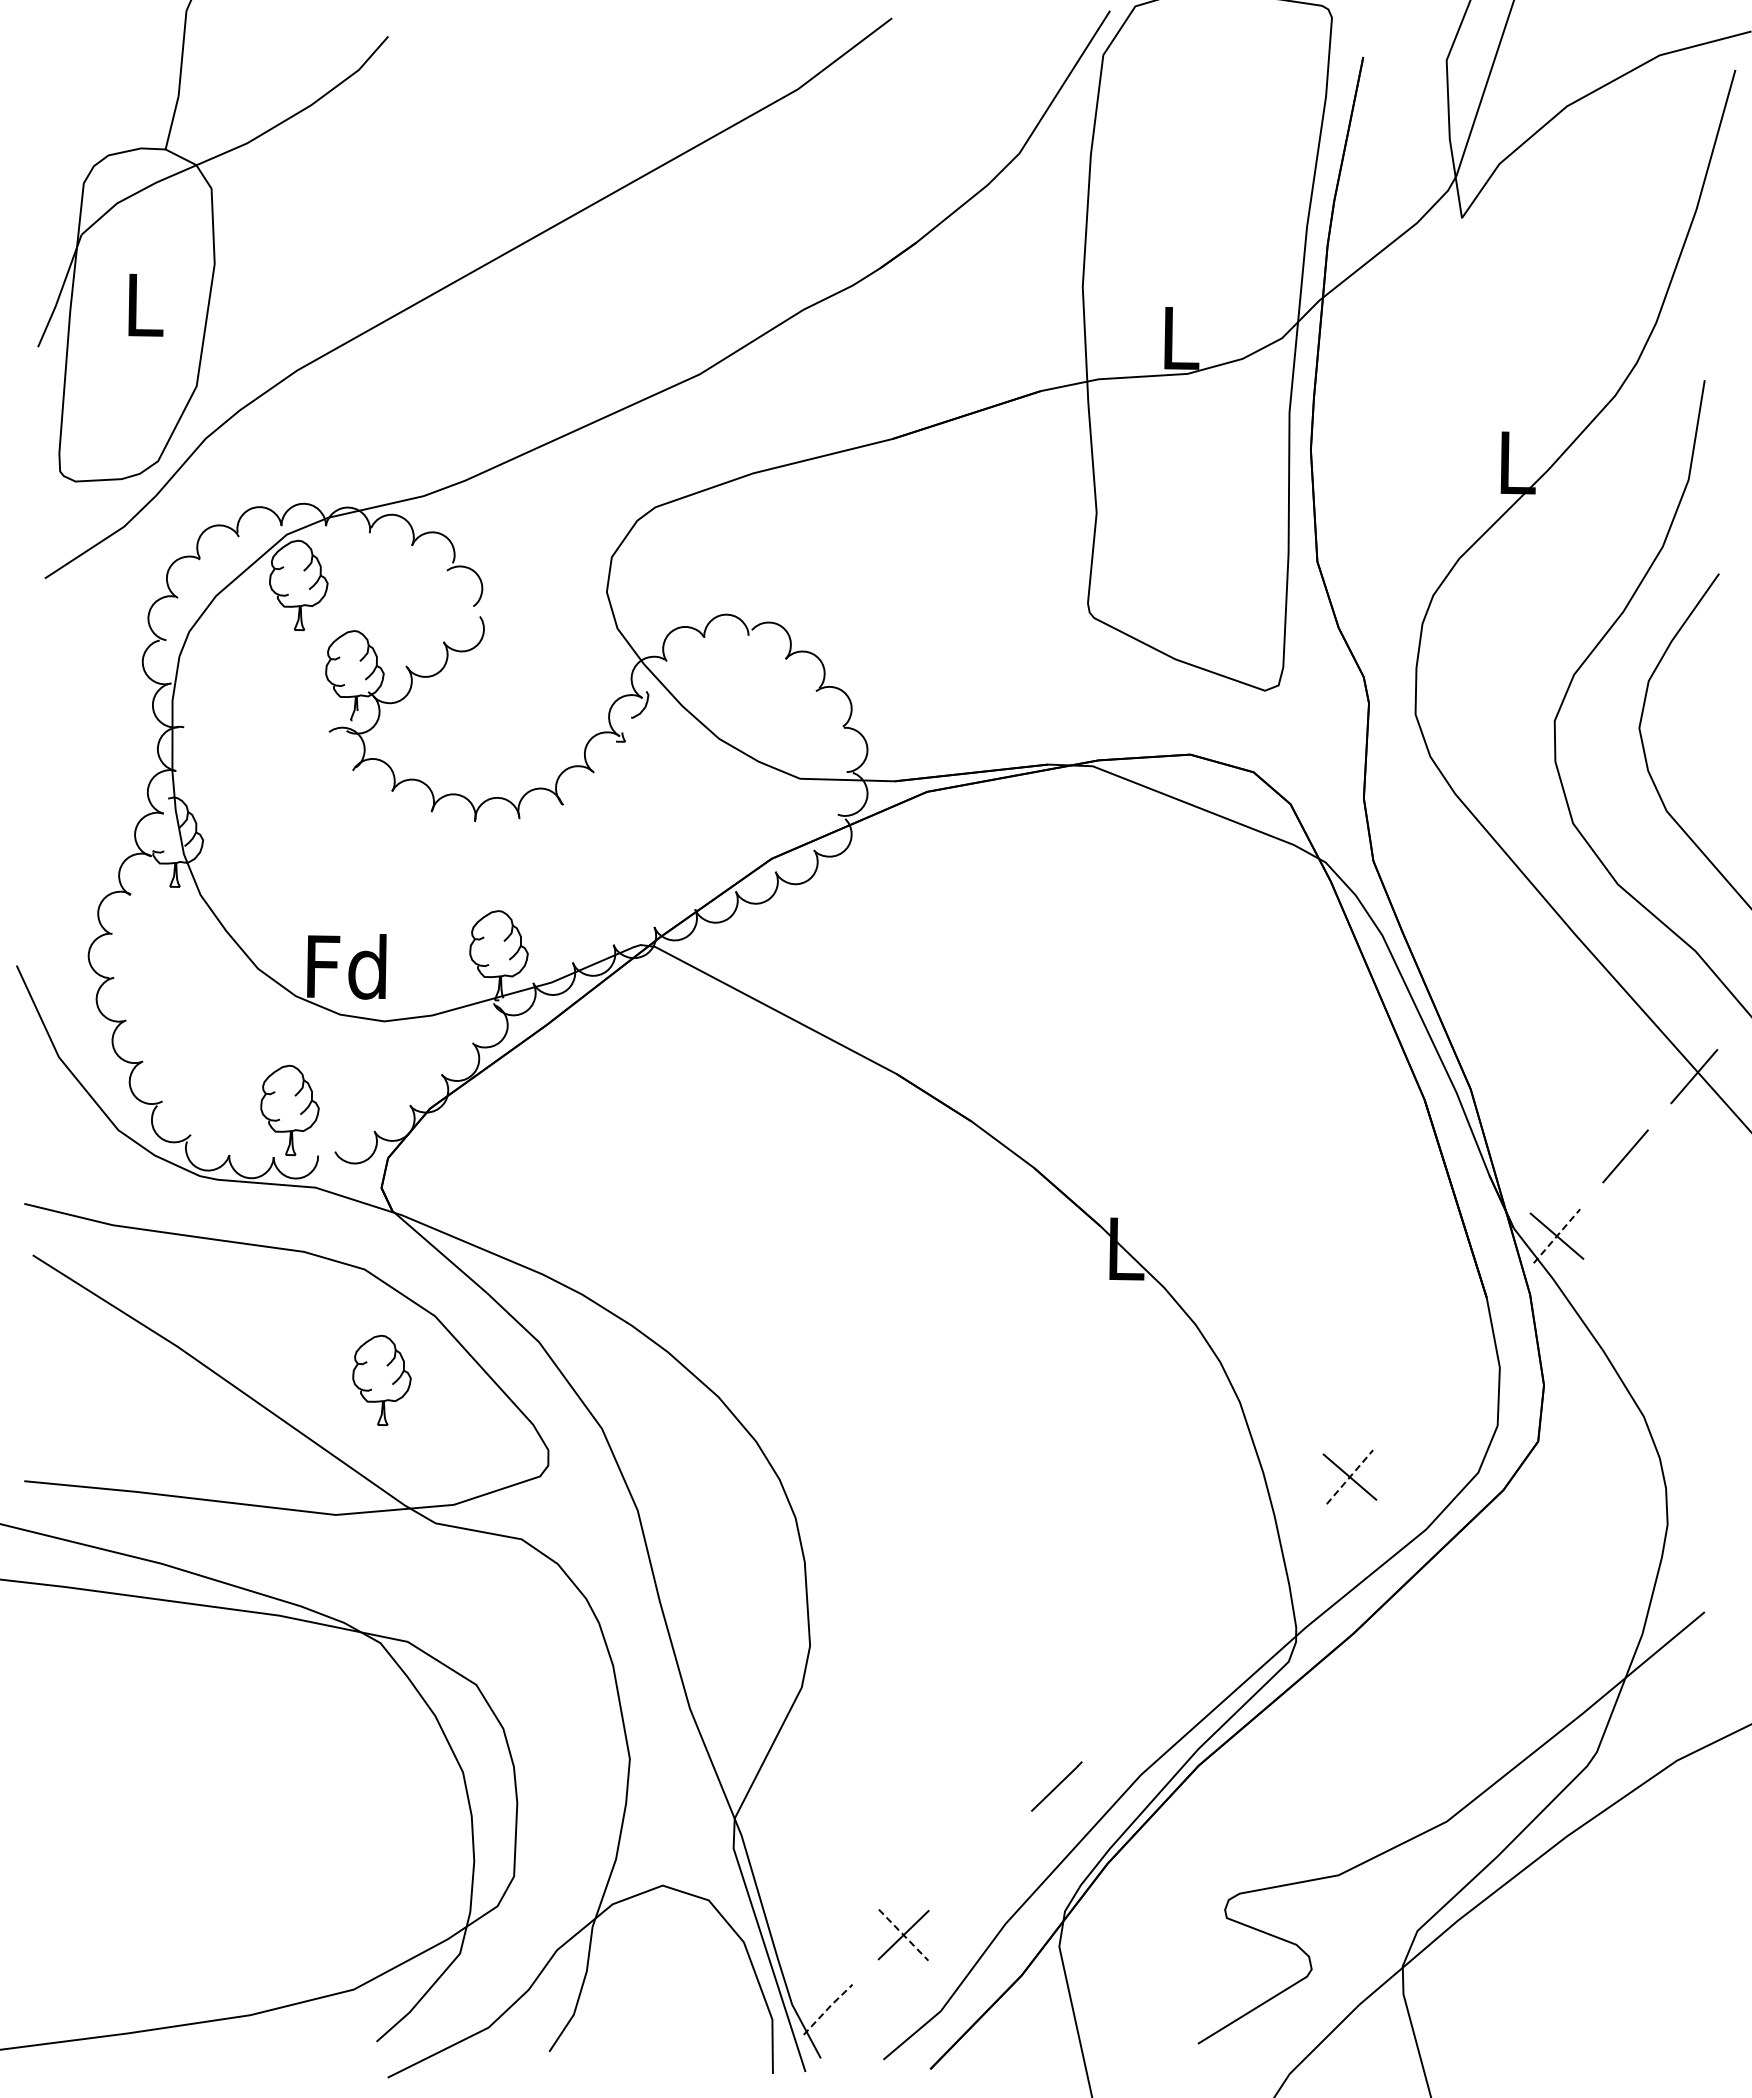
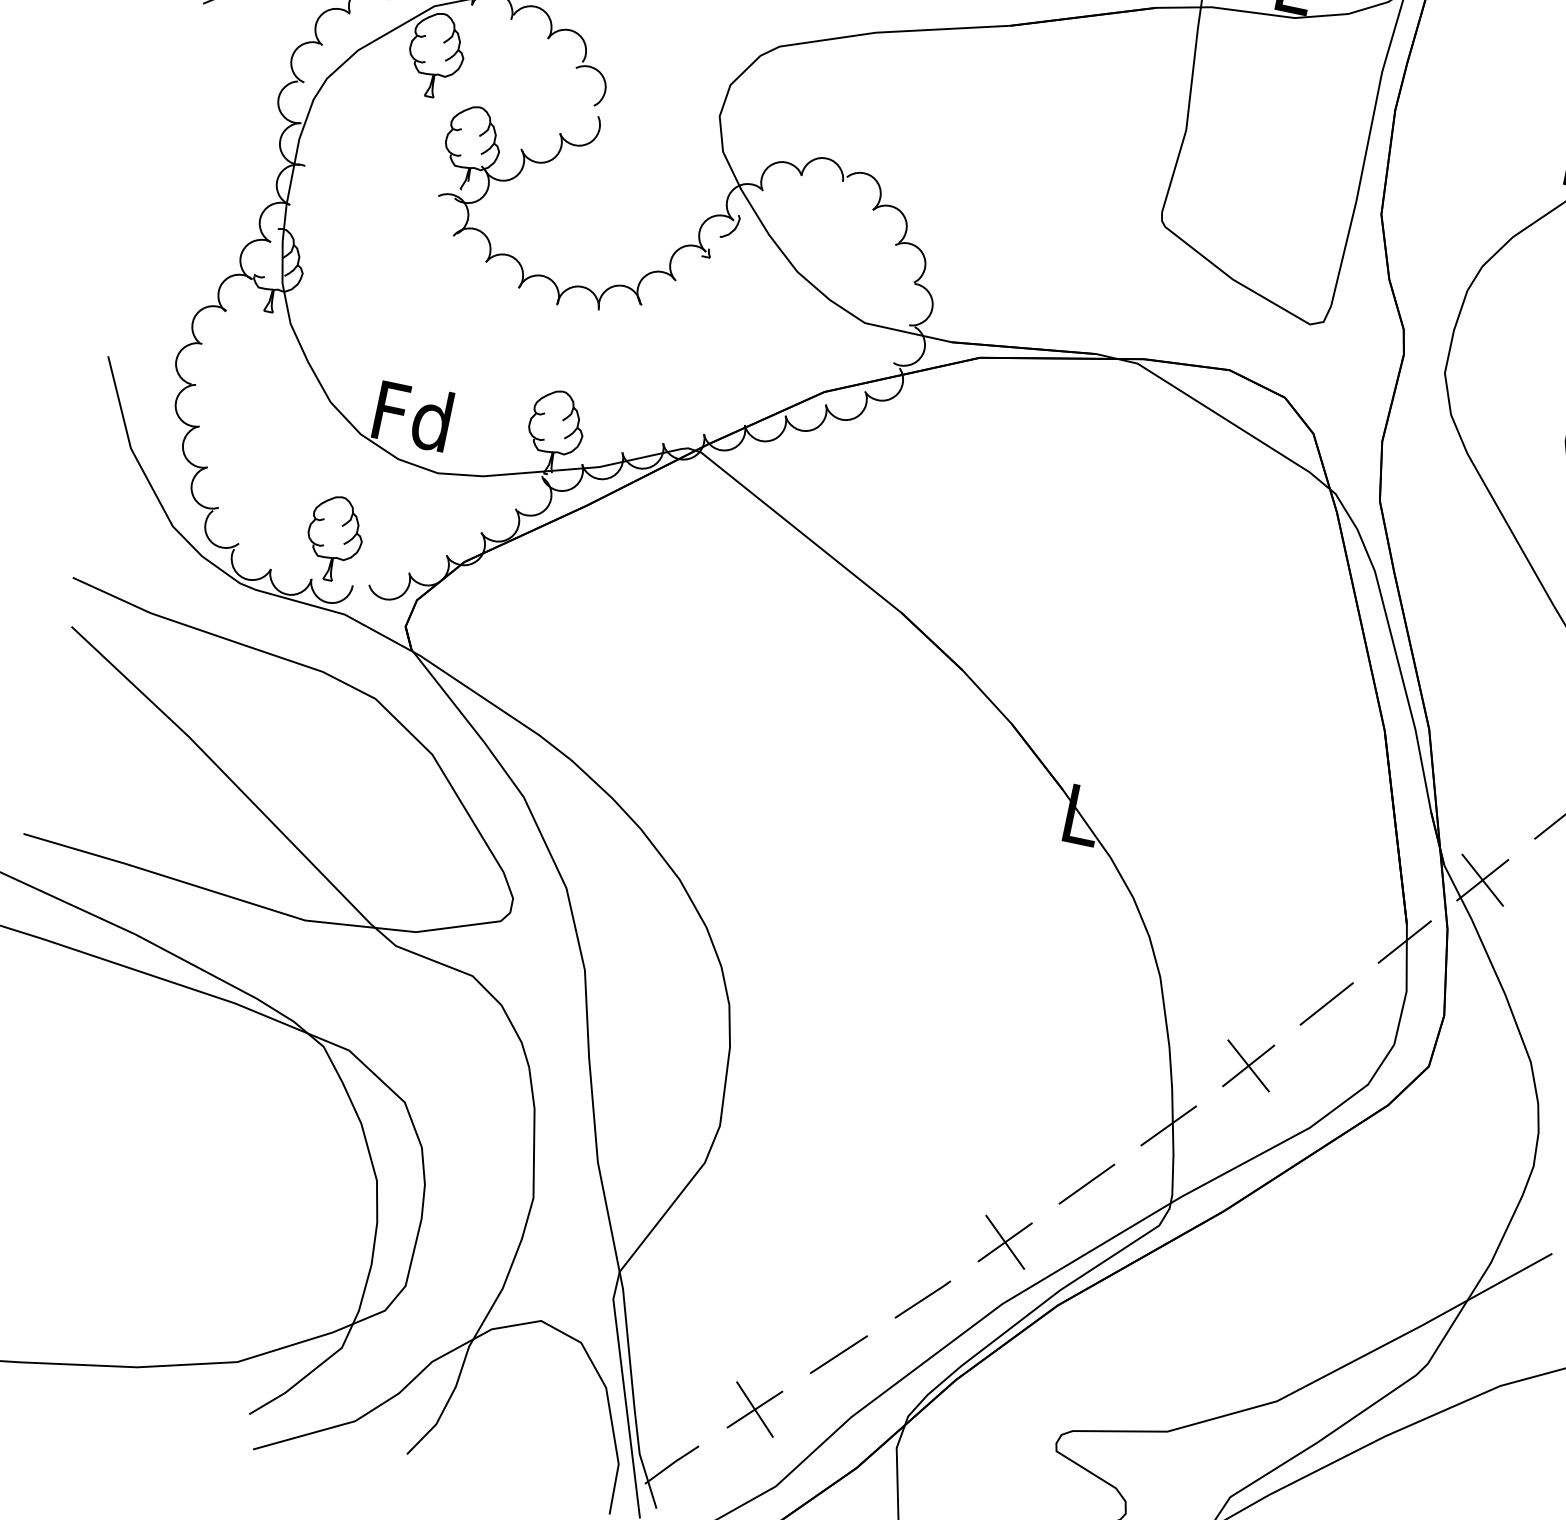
line: (1556, 1236) -> (1482, 880), dashed -> solid
line: (1488, 1316) -> (1405, 942), added
part: (381, 1379) -> (371, 803), removed
line: (1419, 1396) -> (1327, 1003), added
line: (1349, 1477) -> (1248, 1066), dashed -> solid
line: (1278, 1555) -> (1168, 1125), added
line: (1204, 1632) -> (1086, 1183), added
part: (1131, 1710) -> (1005, 1242), added
line: (979, 1860) -> (838, 1354), added
line: (903, 1935) -> (754, 1409), dashed -> solid
line: (827, 2008) -> (671, 1463), dashed -> solid

